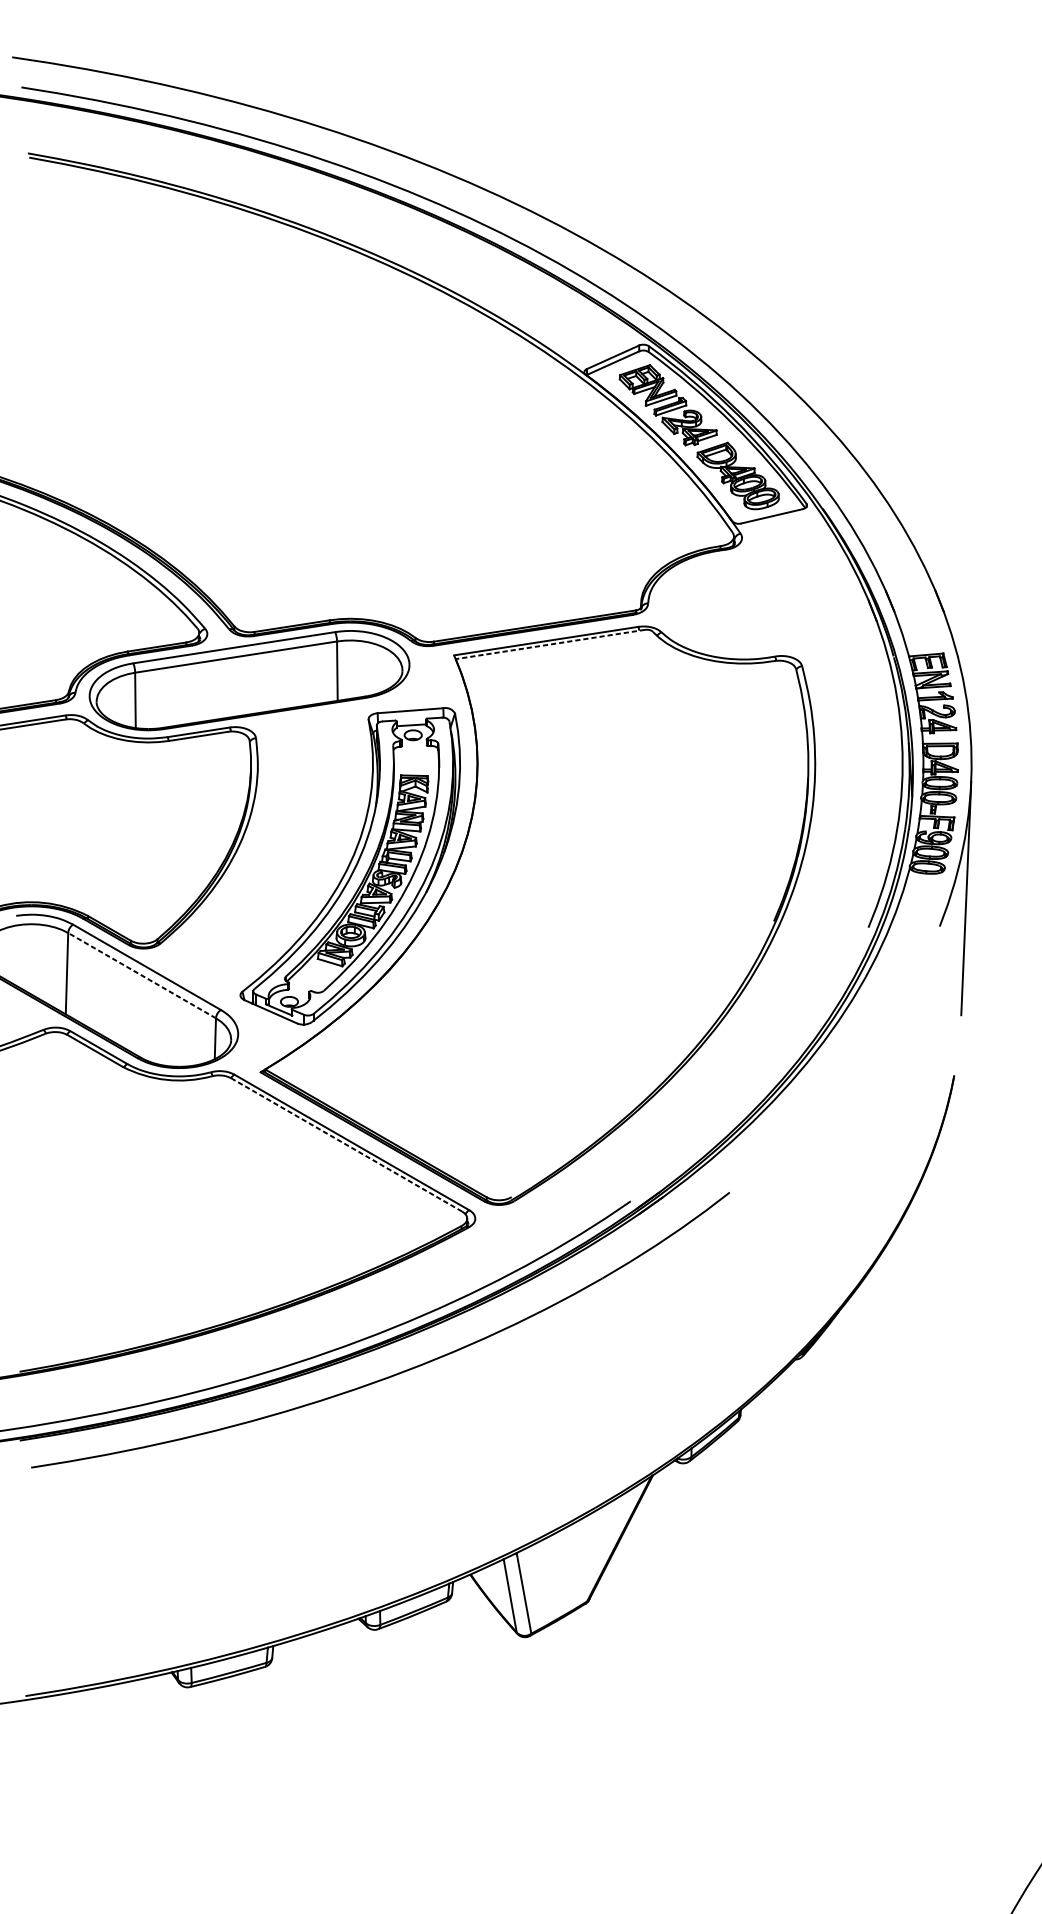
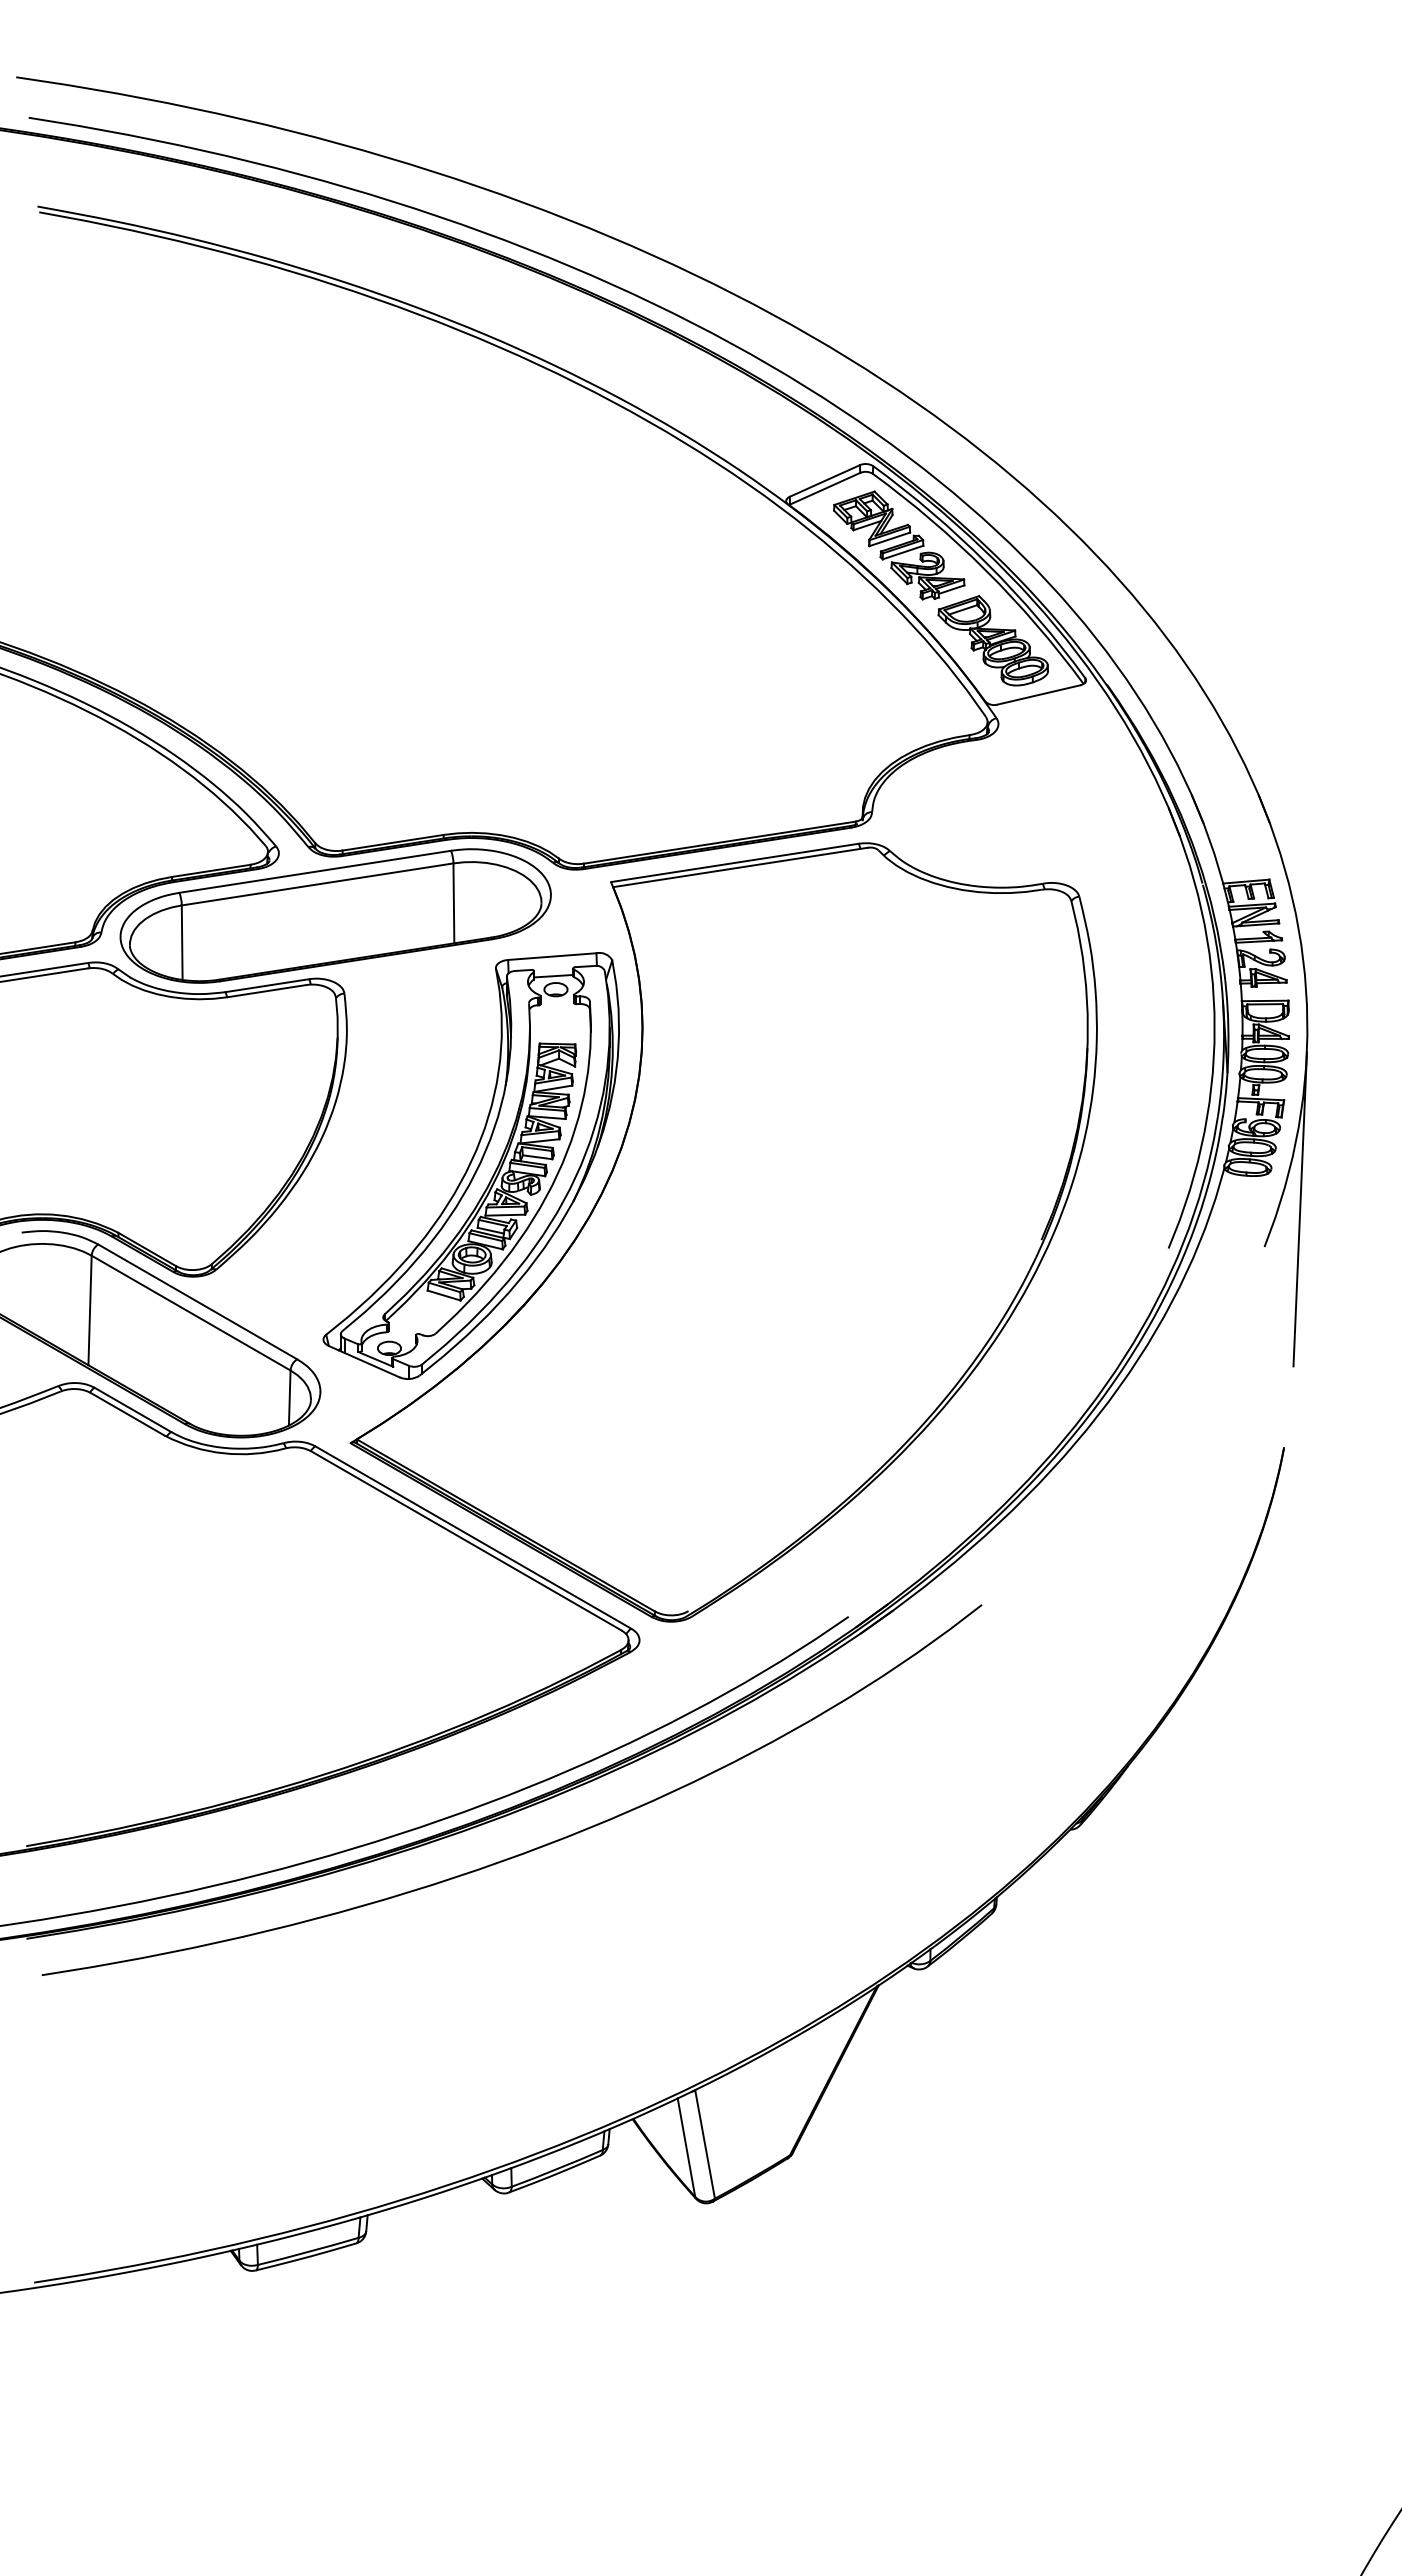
line: (550, 644) -> (740, 867), dashed -> solid
line: (142, 975) -> (191, 1313), dashed -> solid
line: (346, 1144) -> (466, 1540), dashed -> solid

